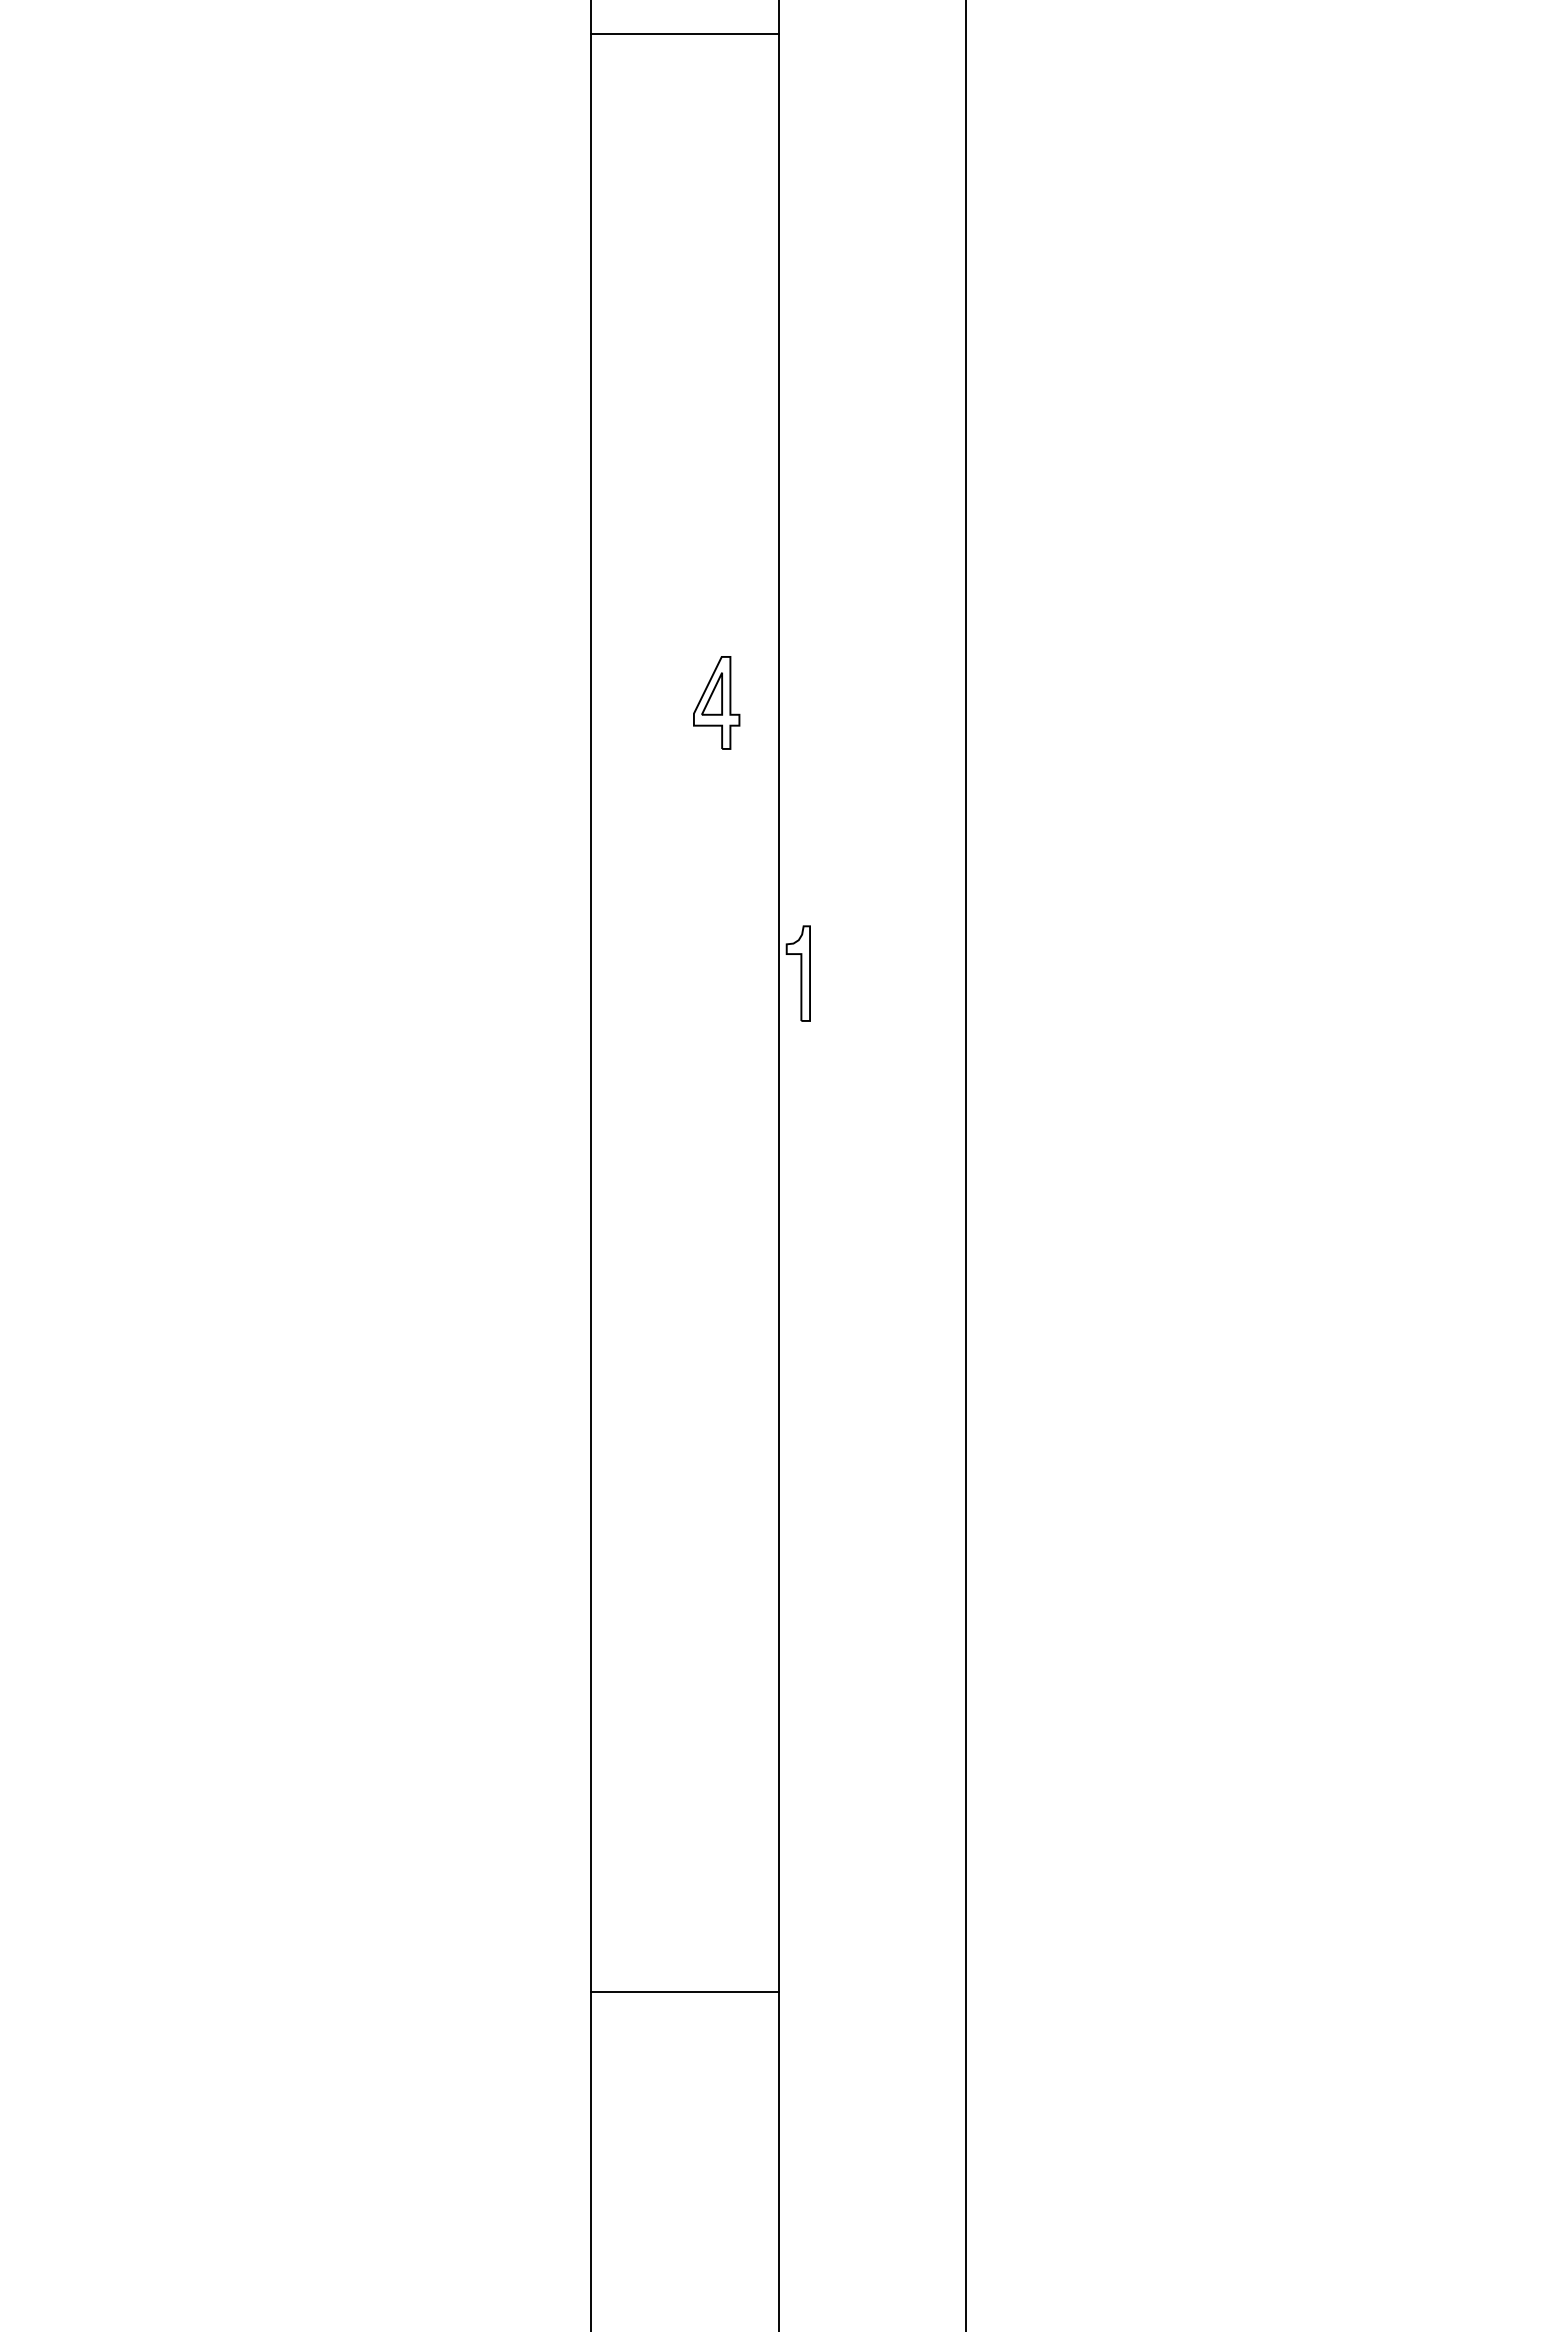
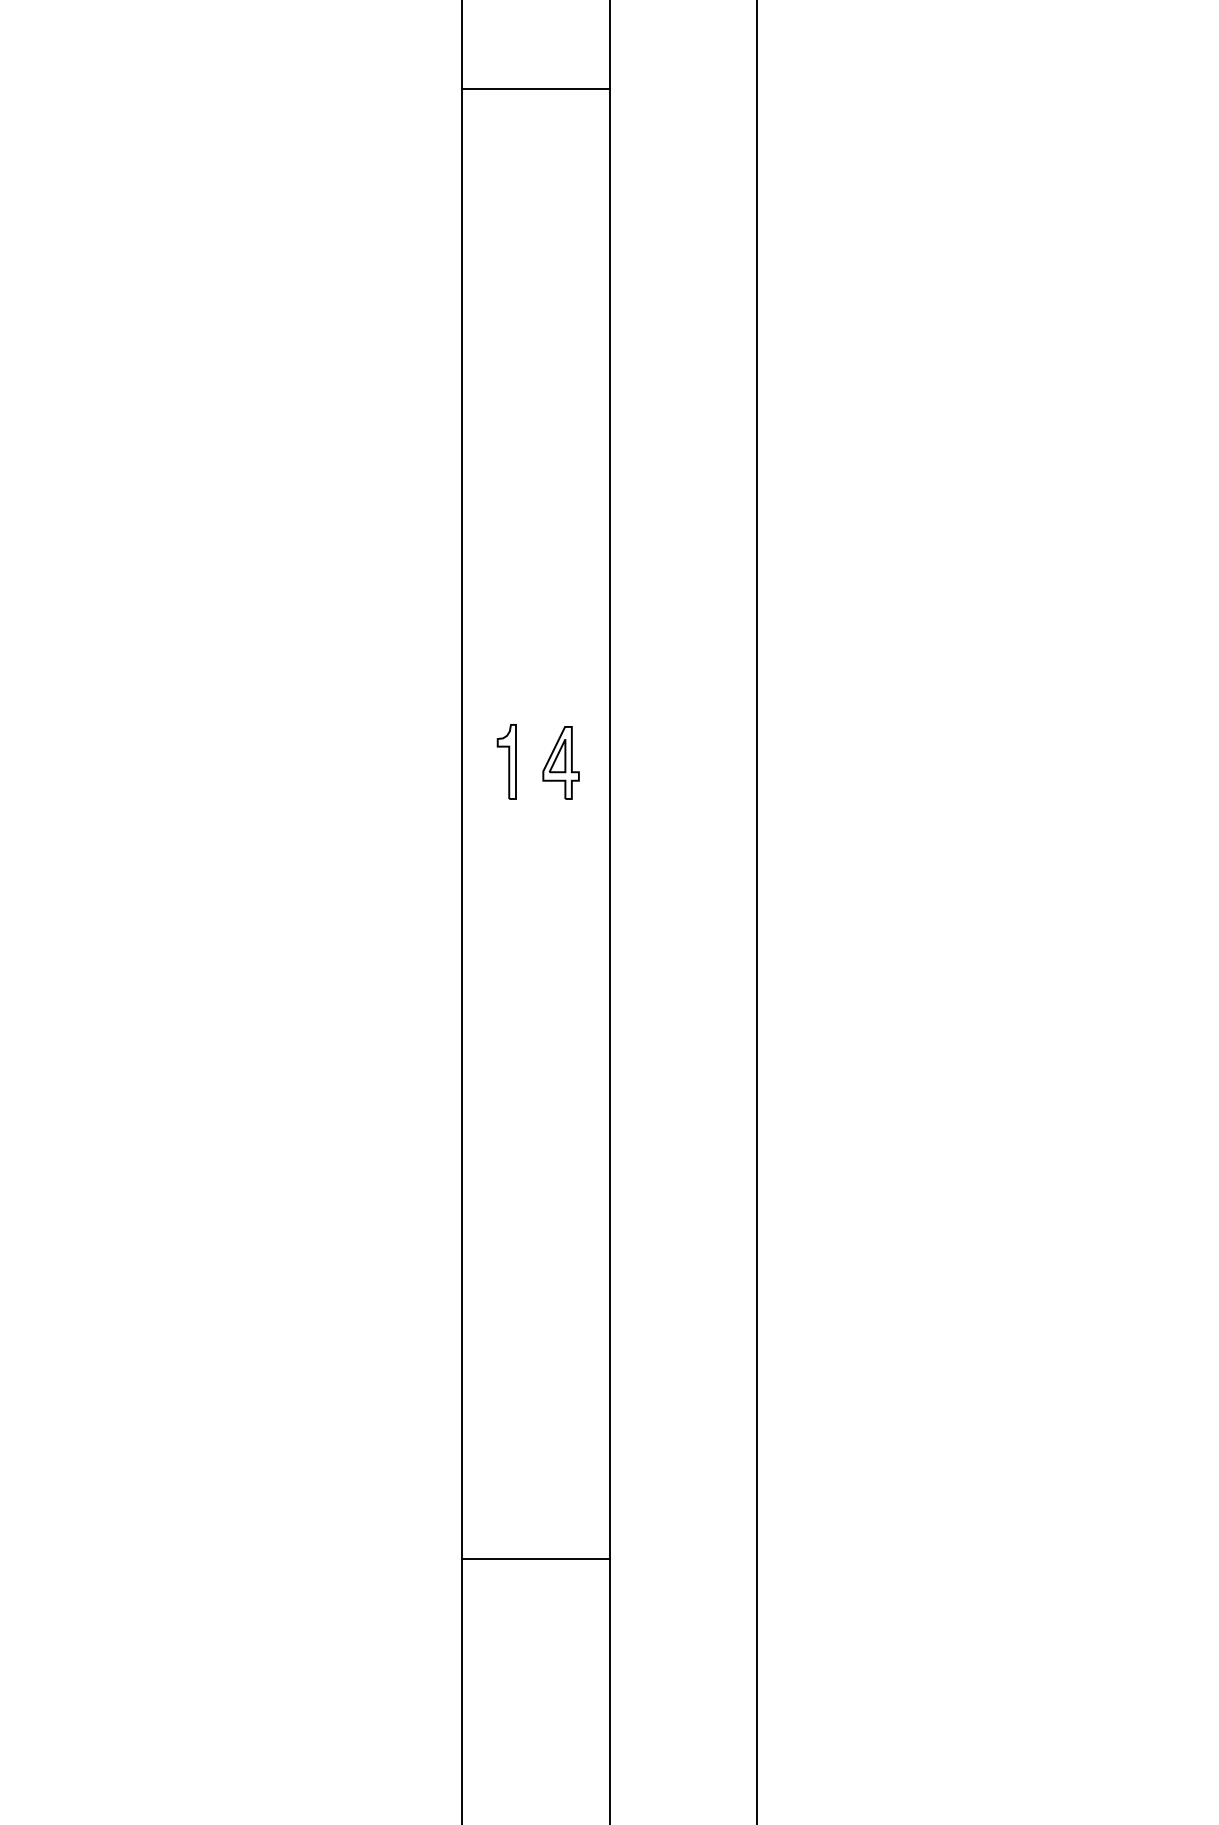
line: (684, 33) -> (535, 88), moved
part: (716, 702) -> (560, 762), moved
part: (797, 973) -> (506, 761), moved

